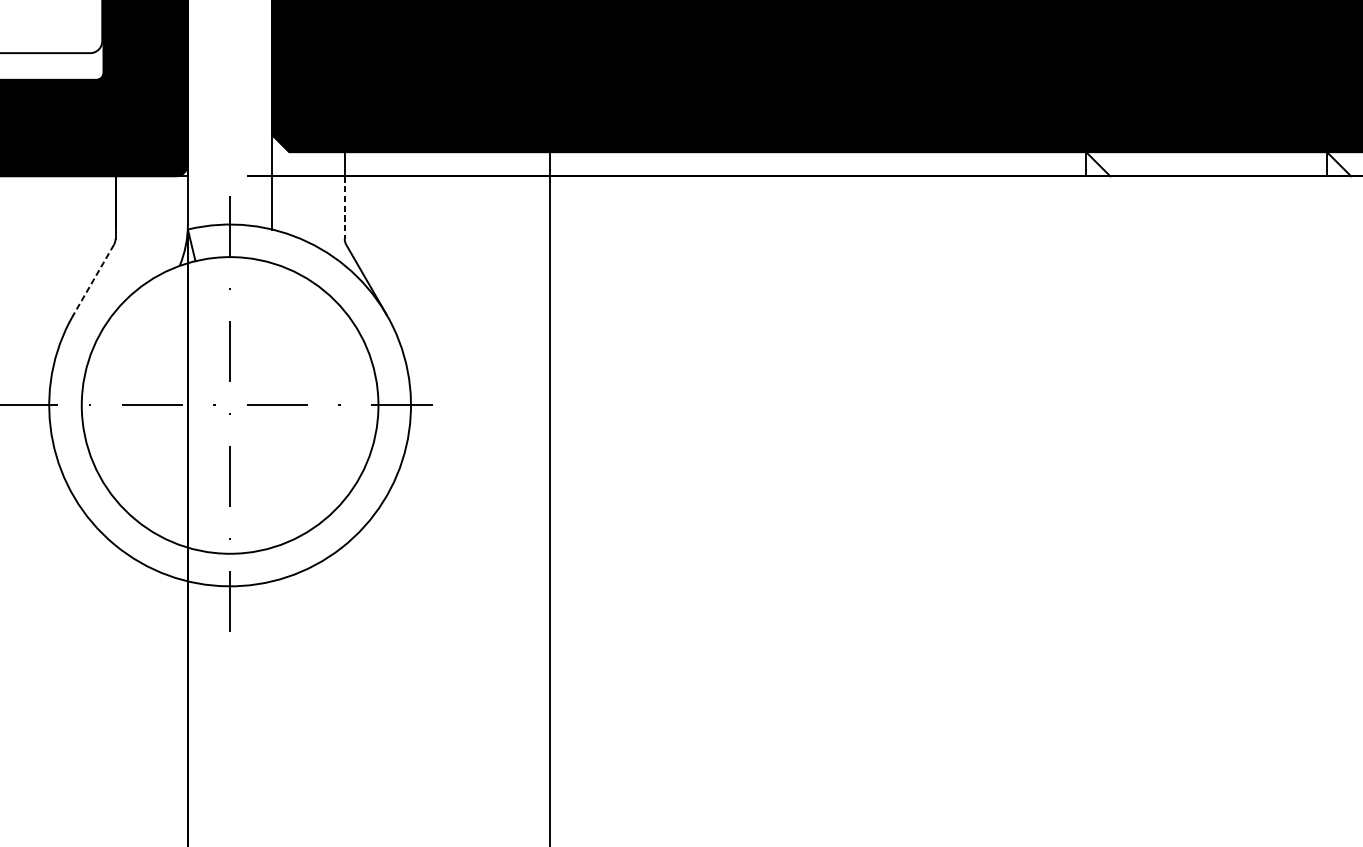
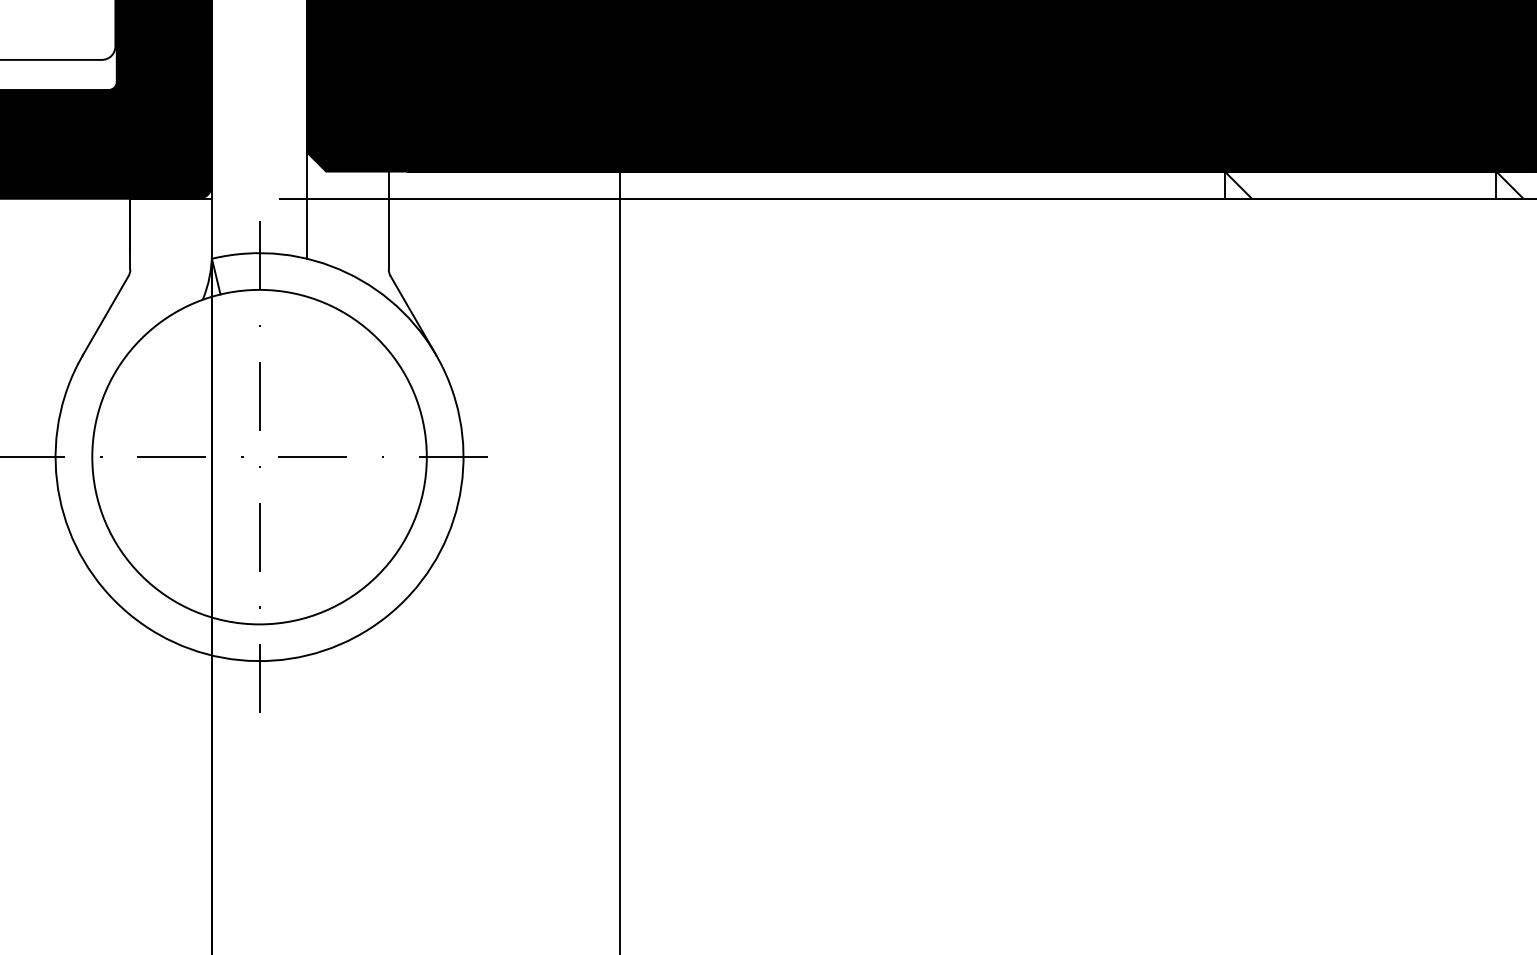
line: (344, 207) -> (388, 234), dashed -> solid
line: (93, 279) -> (105, 315), dashed -> solid

